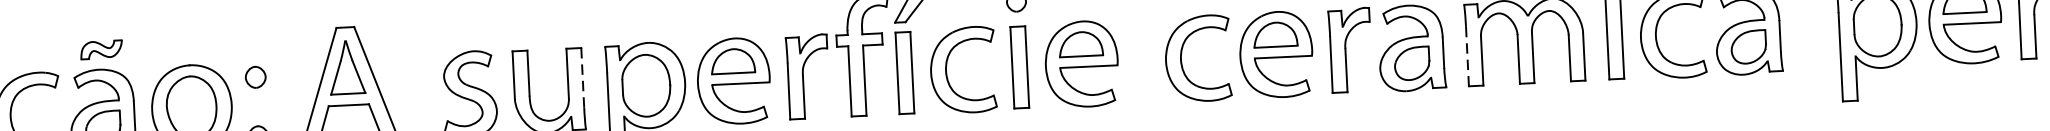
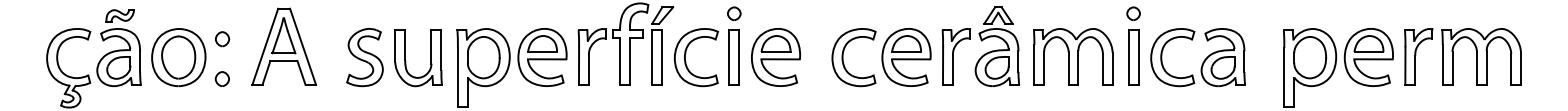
line: (1467, 55) -> (1034, 64), dashed -> solid
line: (582, 78) -> (441, 50), dashed -> solid

